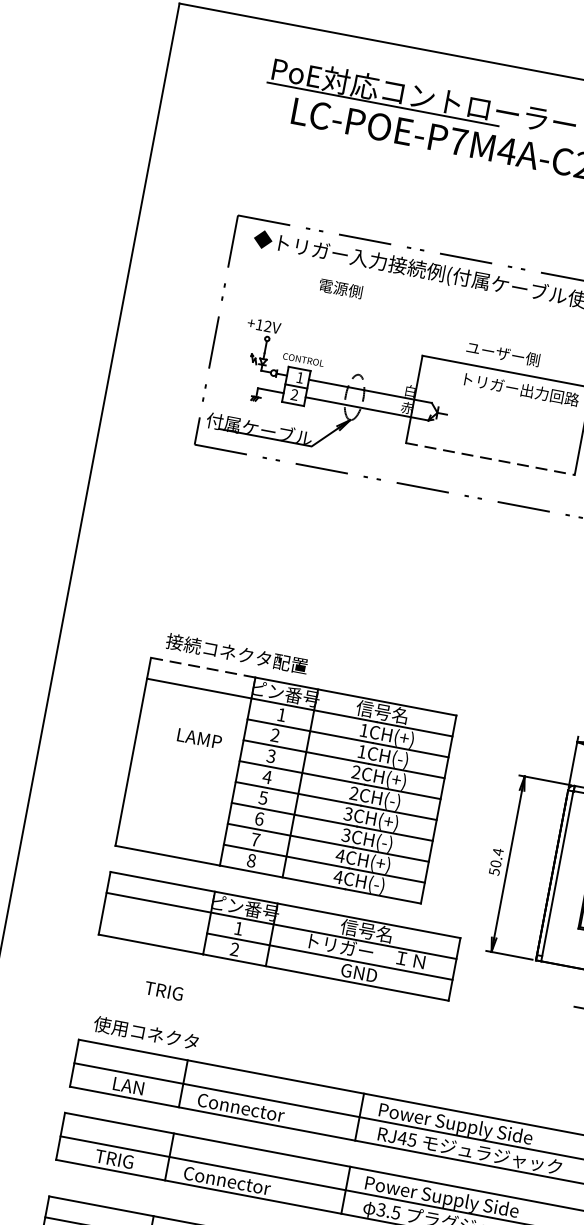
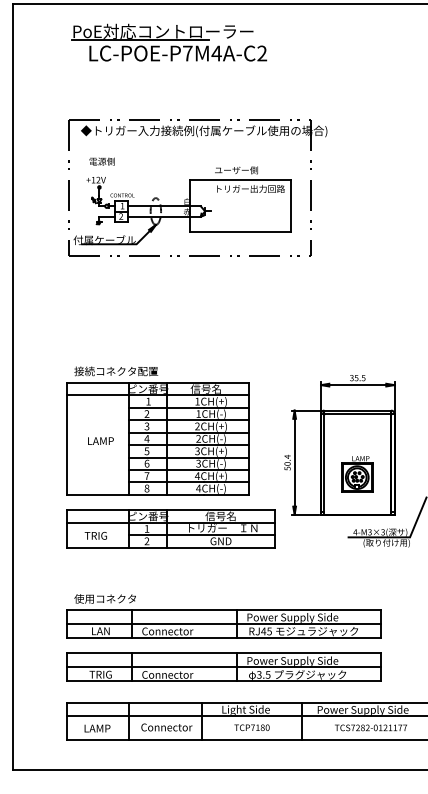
text: (339, 288) -> (101, 161), moved
line: (491, 459) -> (241, 232), dashed -> solid
line: (201, 668) -> (97, 383), dashed -> solid
text: (199, 737) -> (100, 440), moved
text: (163, 990) -> (95, 535), moved

